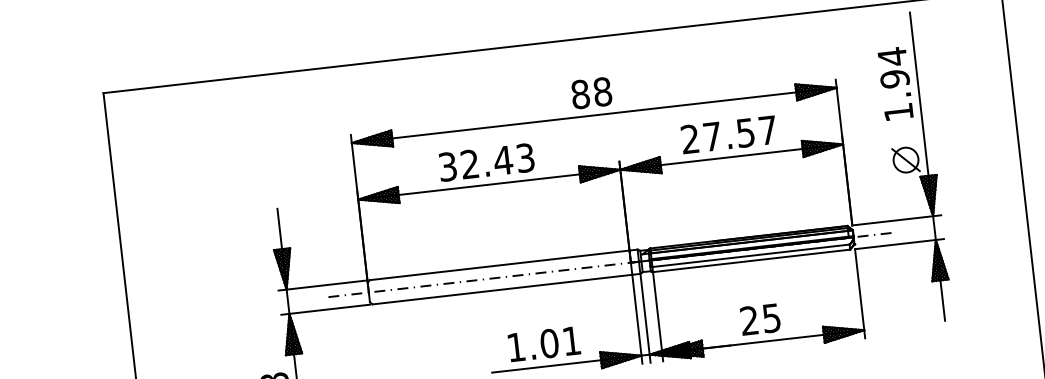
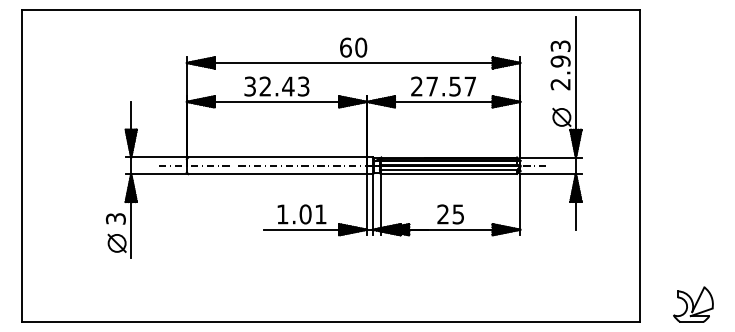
text: (895, 84) -> (560, 65), 1.94 -> 2.93
text: (591, 92) -> (353, 47), 88 -> 60

